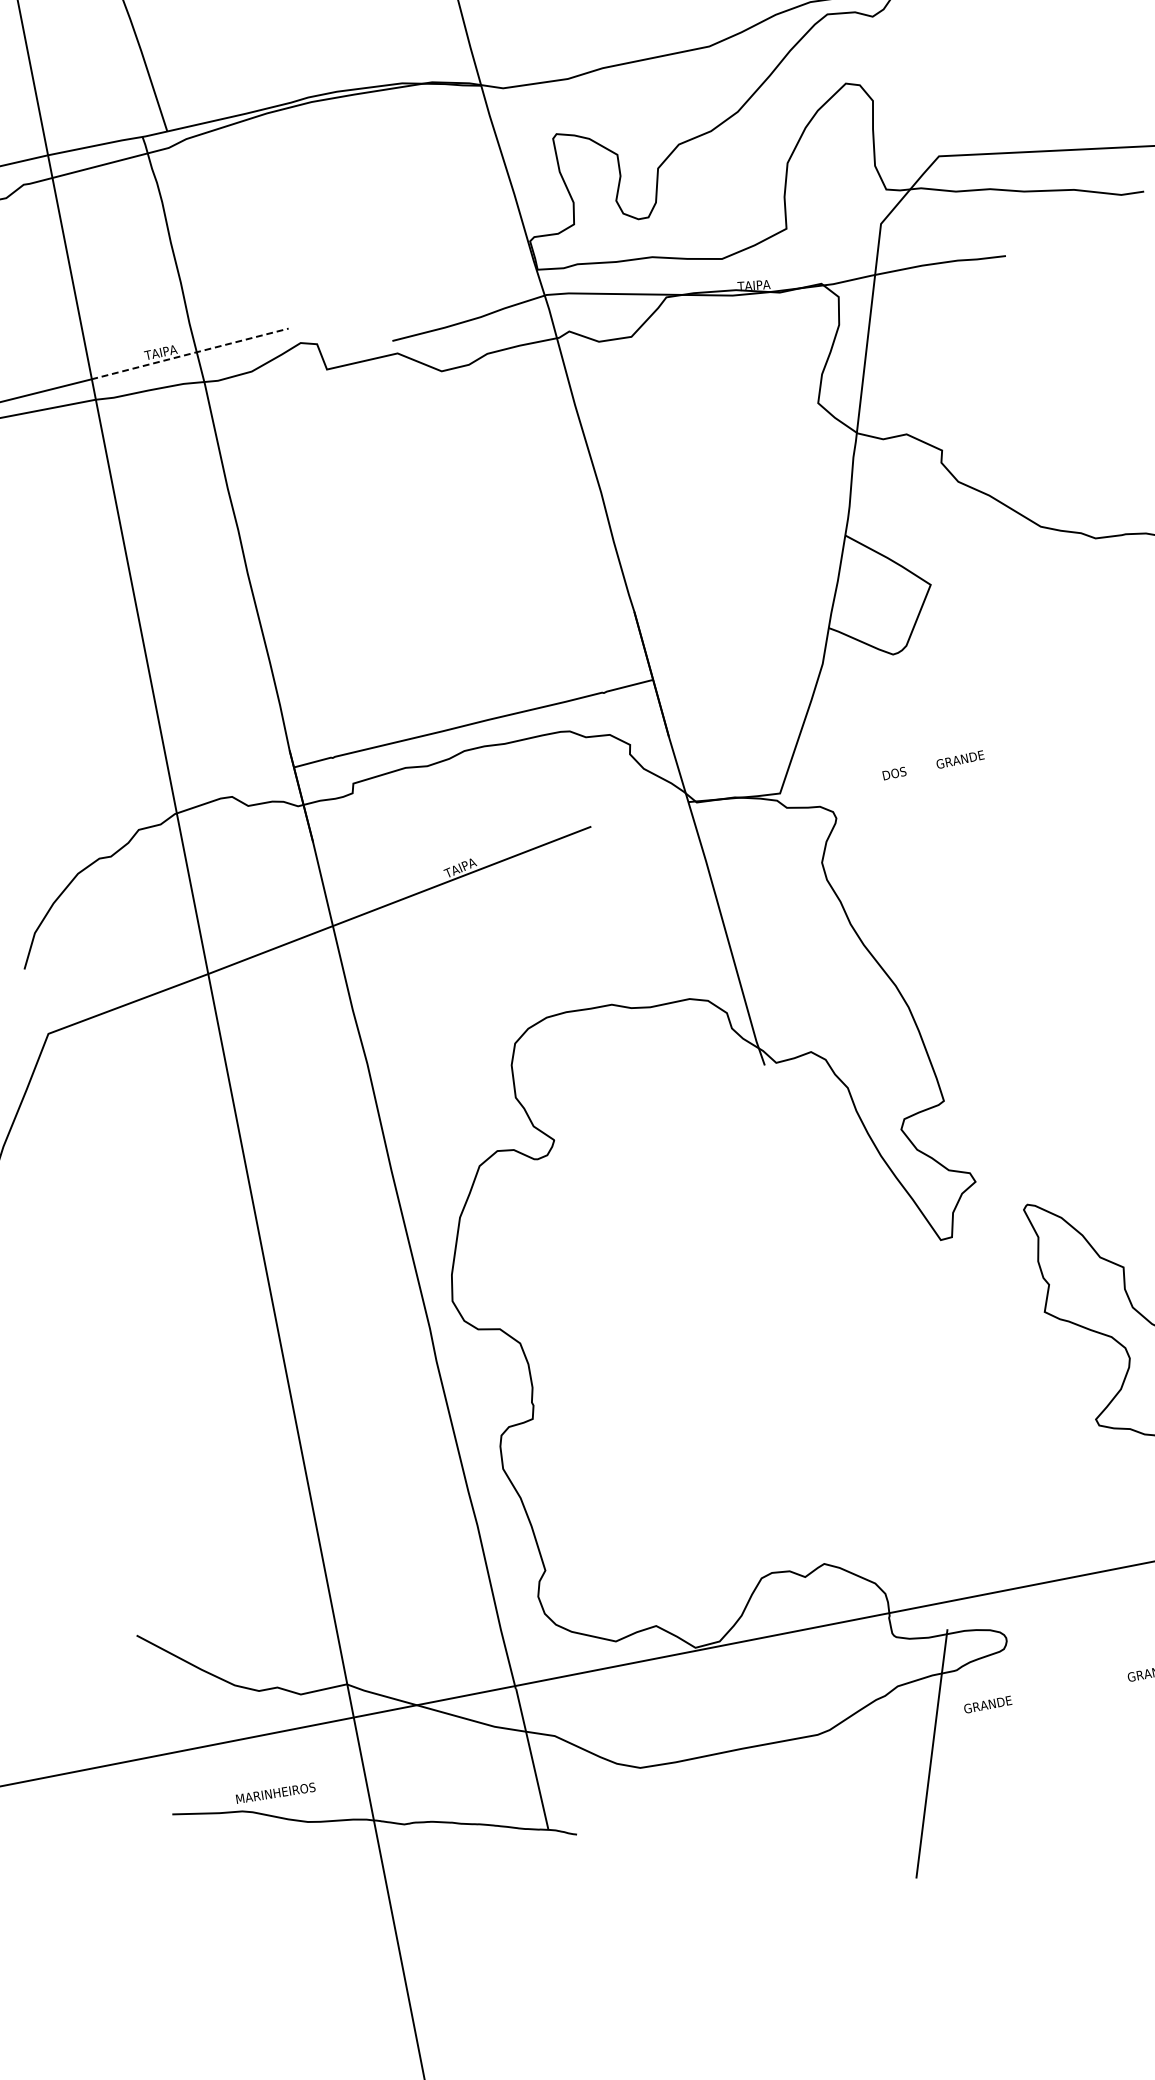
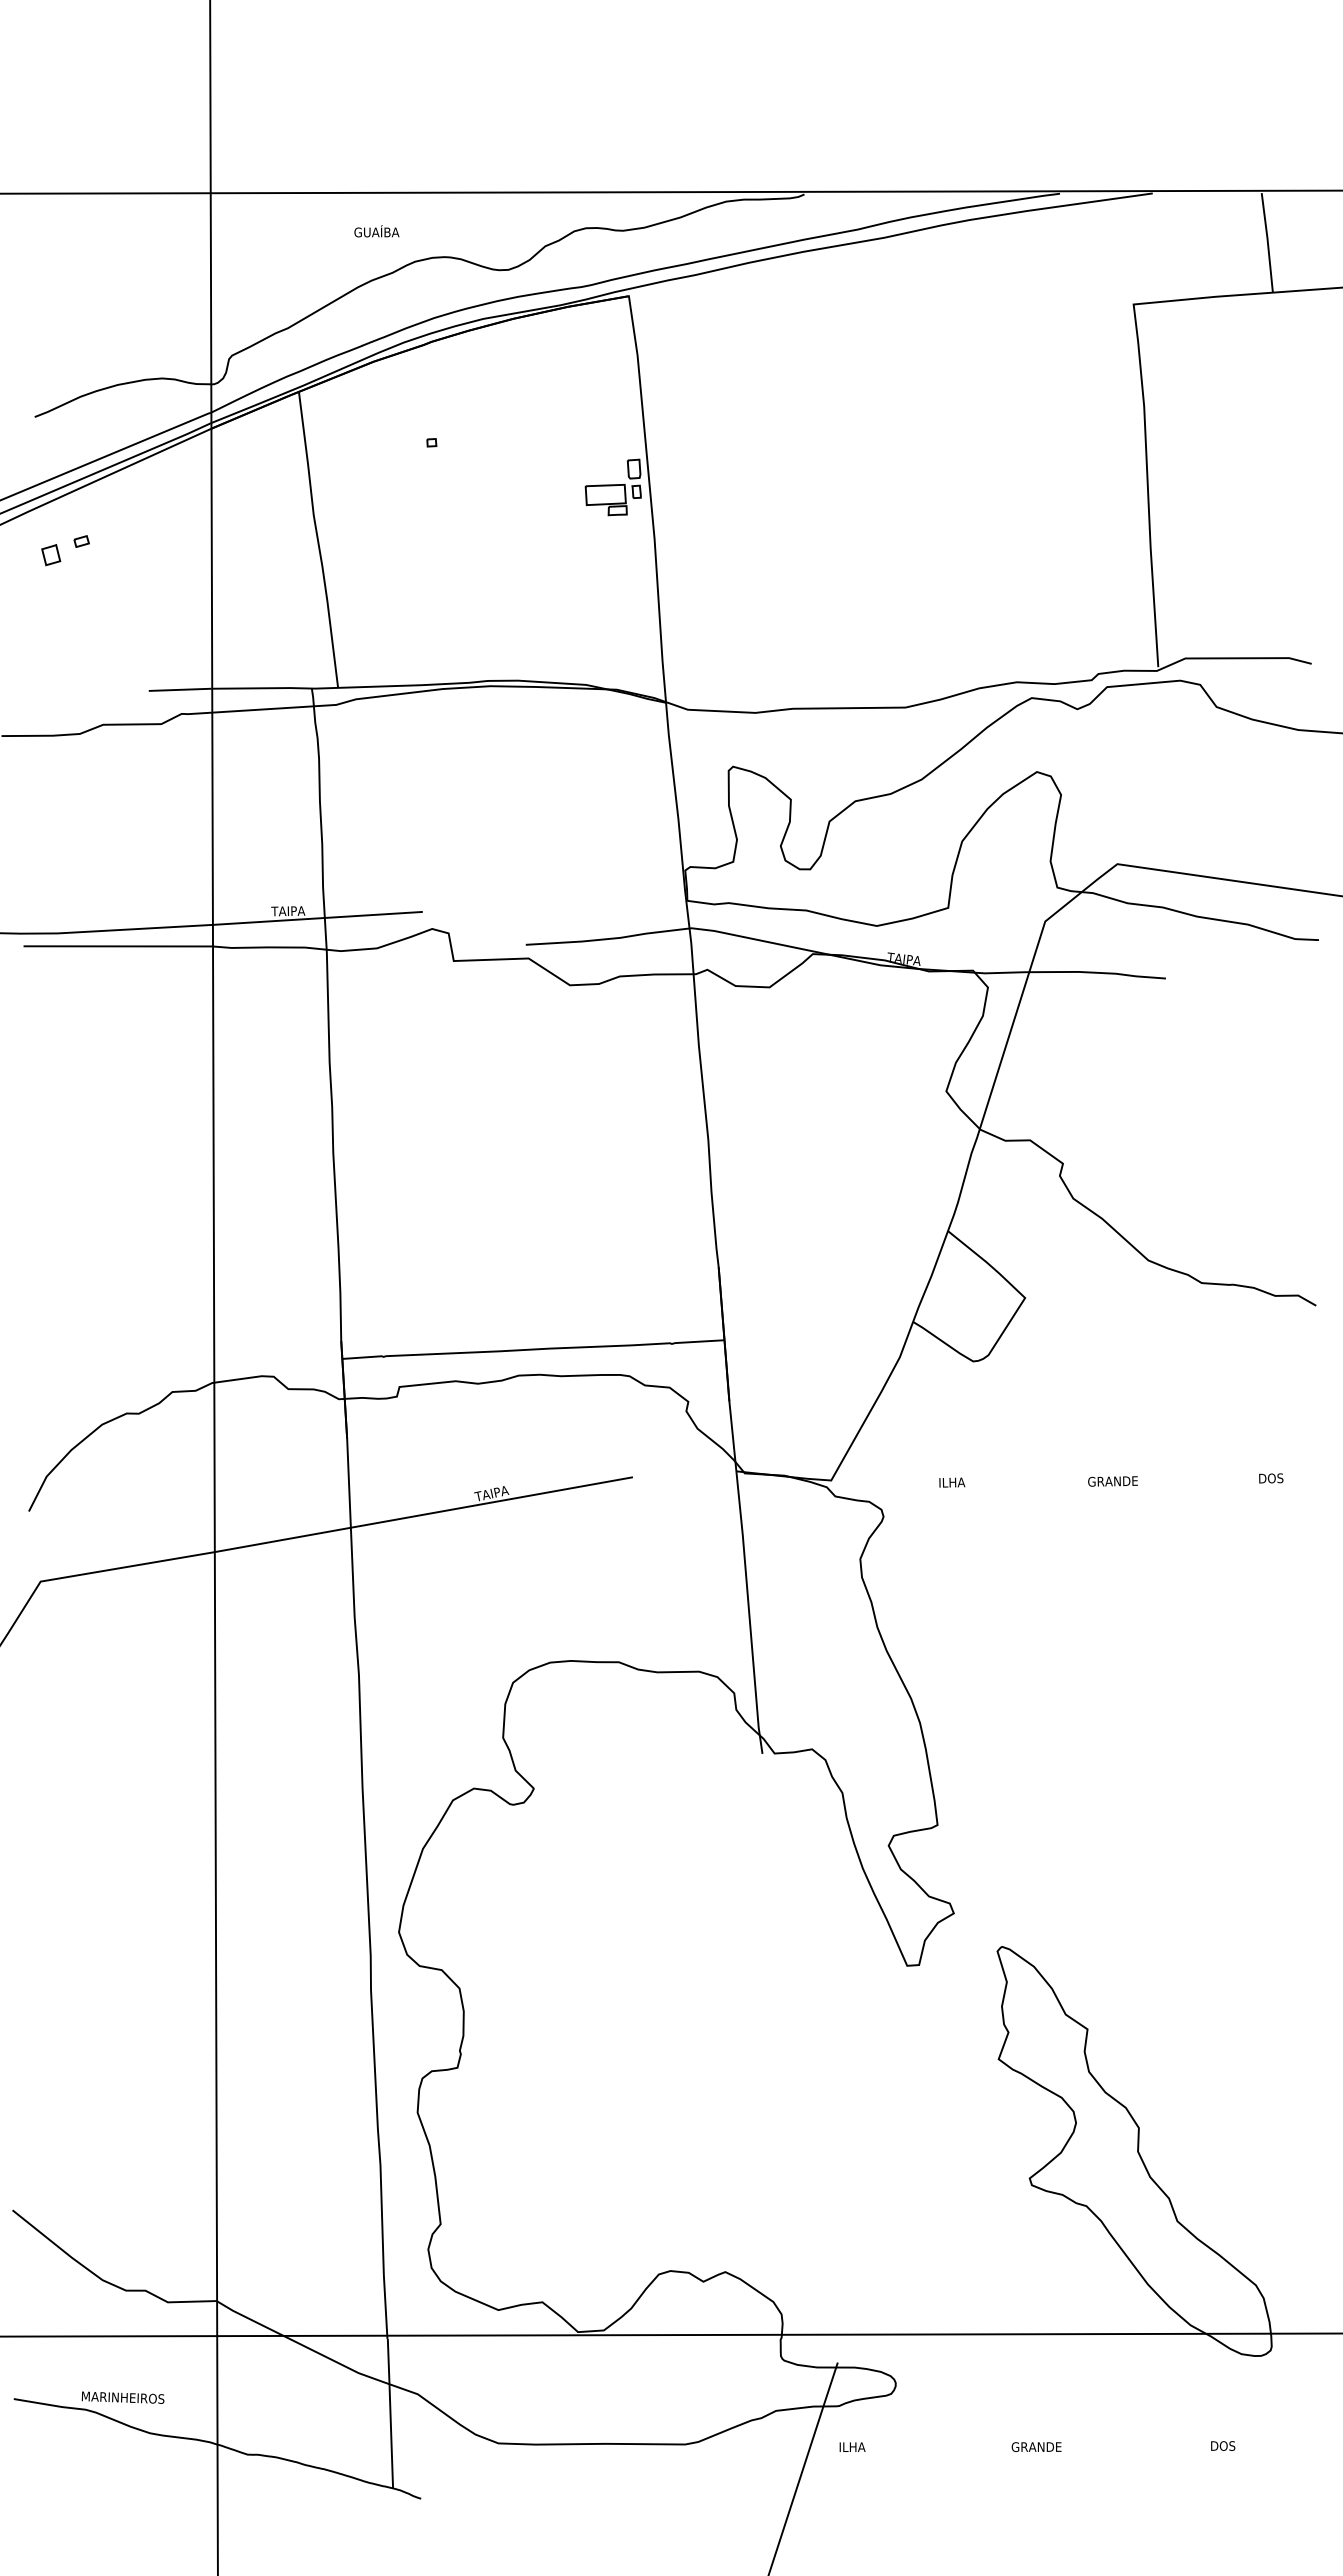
line: (190, 353) -> (318, 918), dashed -> solid
text: (959, 759) -> (1112, 1481), moved
text: (895, 773) -> (952, 1482), DOS -> ILHA
text: (988, 1704) -> (864, 2447), GRANDE -> ILHA

